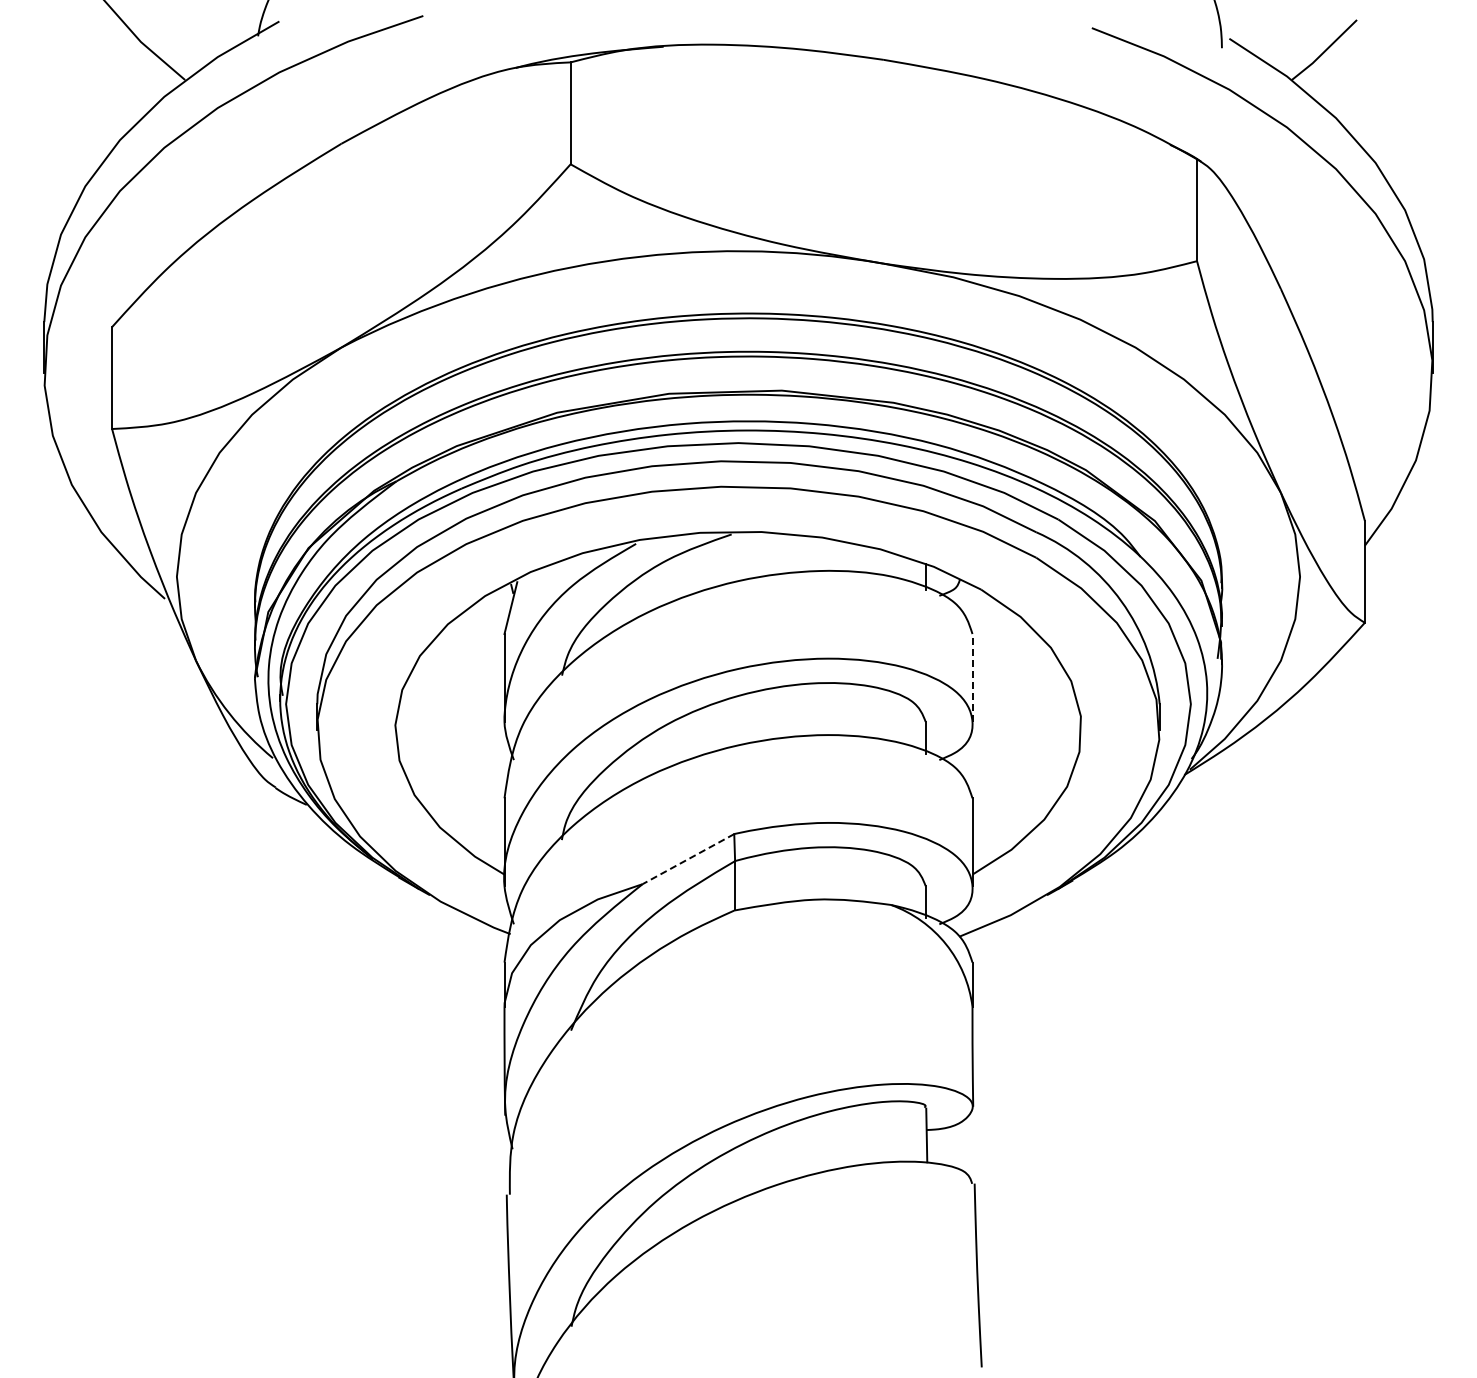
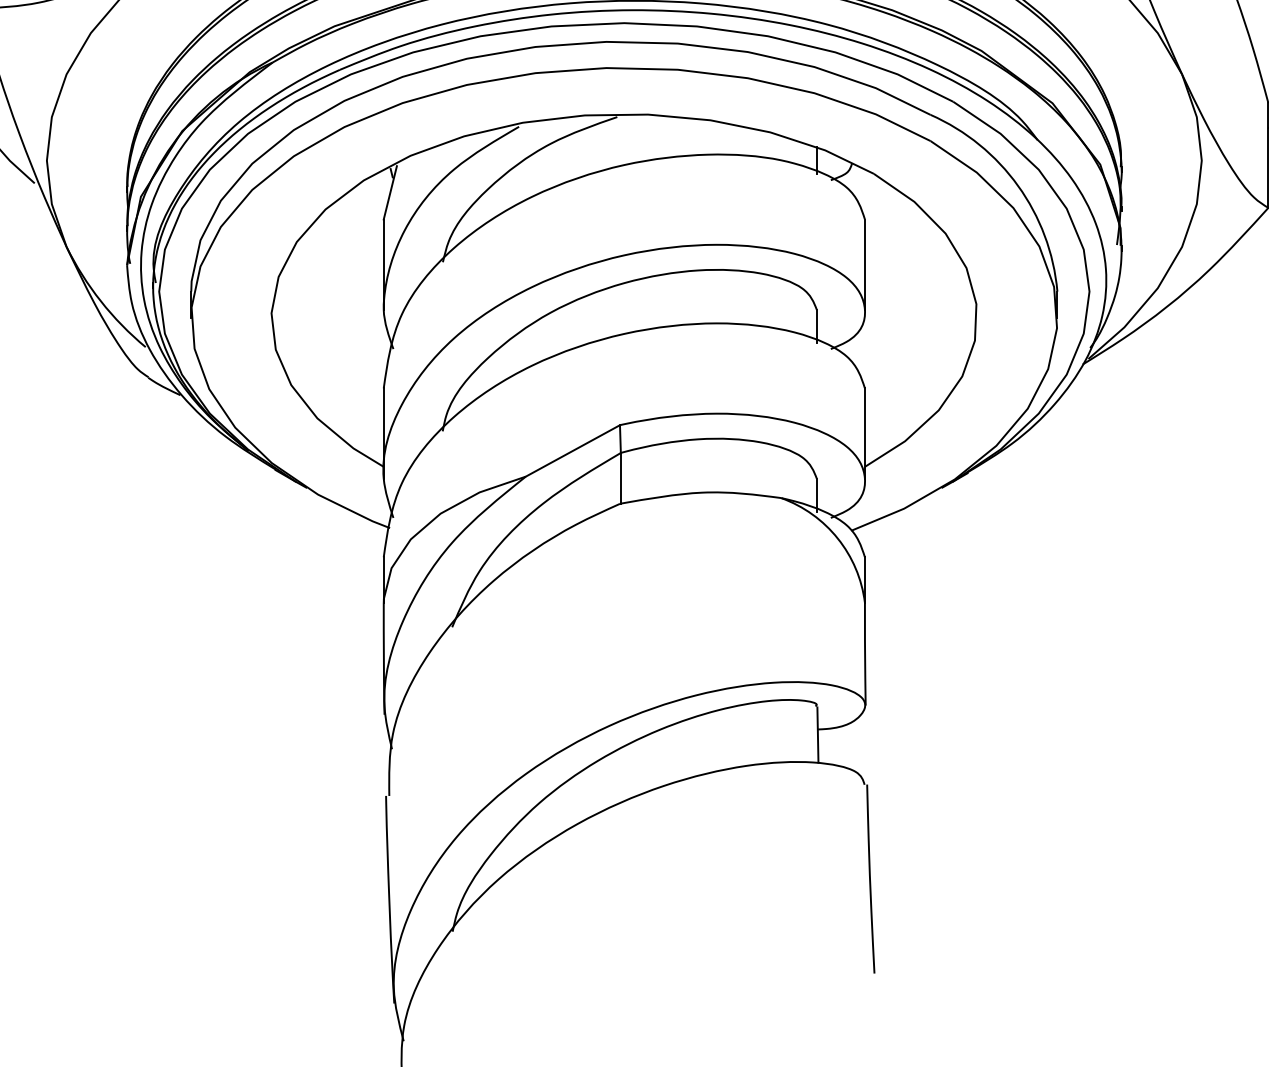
line: (972, 677) -> (864, 264), dashed -> solid
line: (688, 859) -> (572, 451), dashed -> solid

